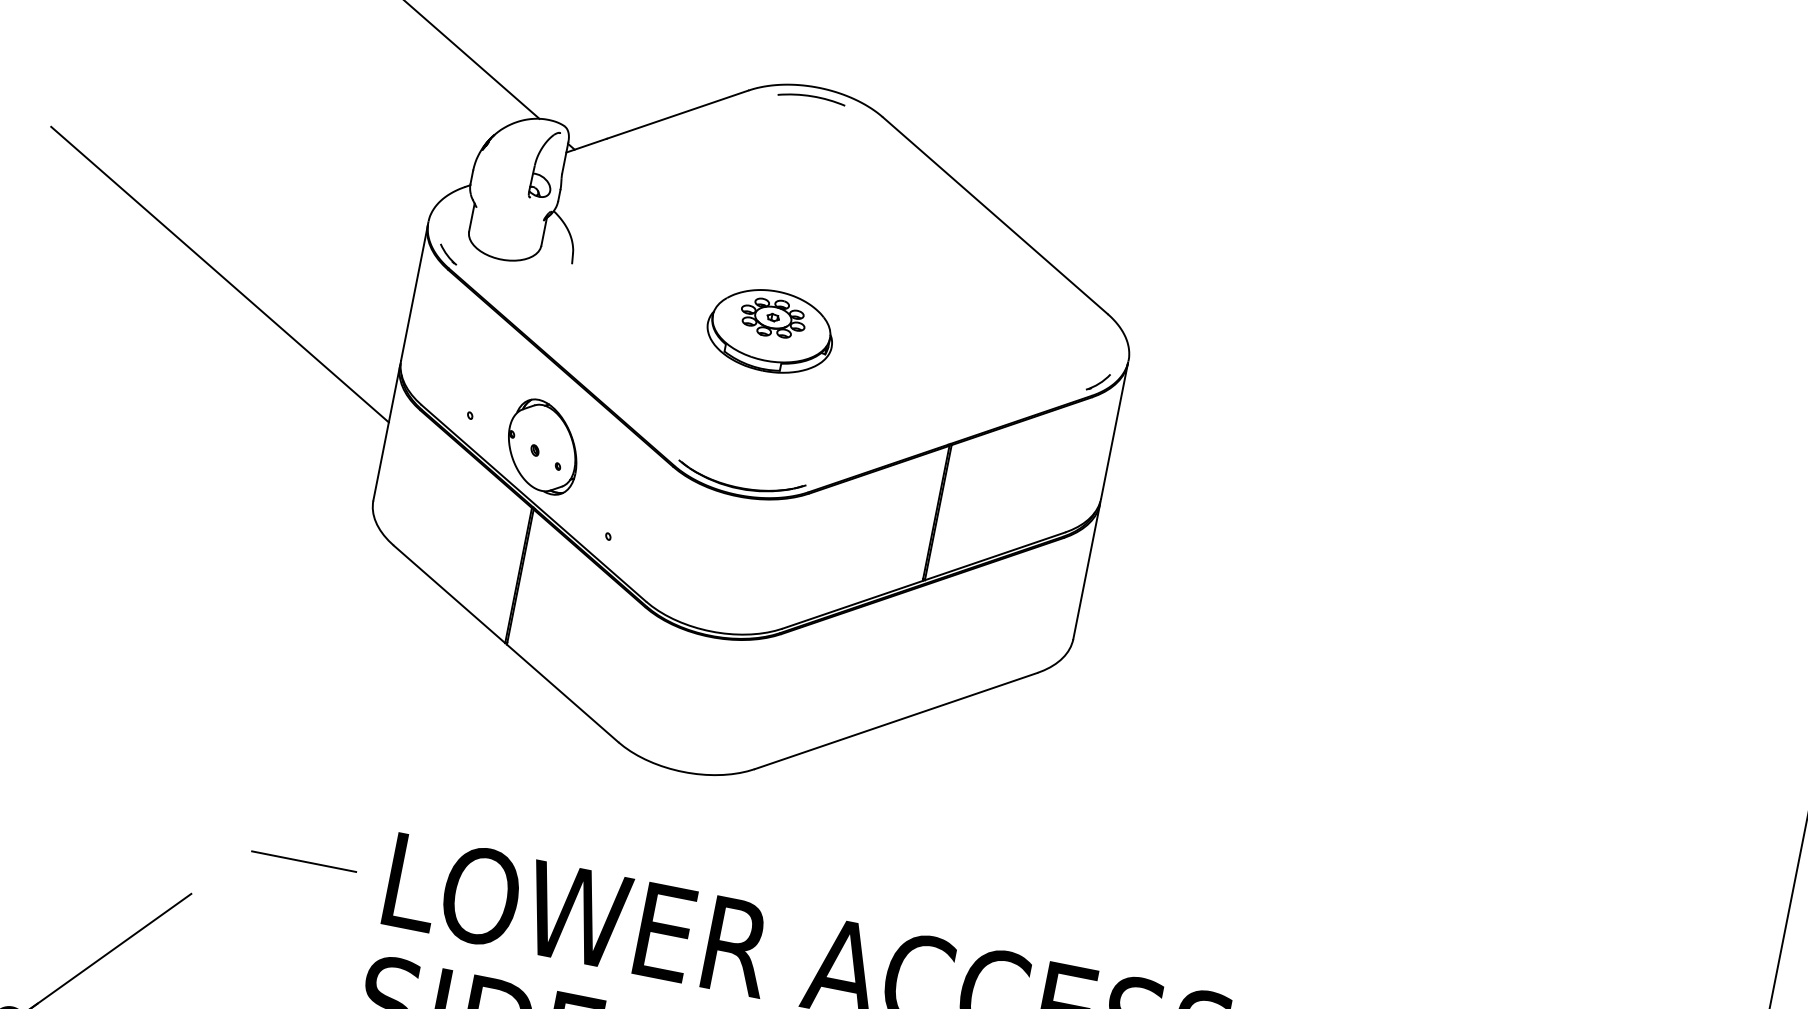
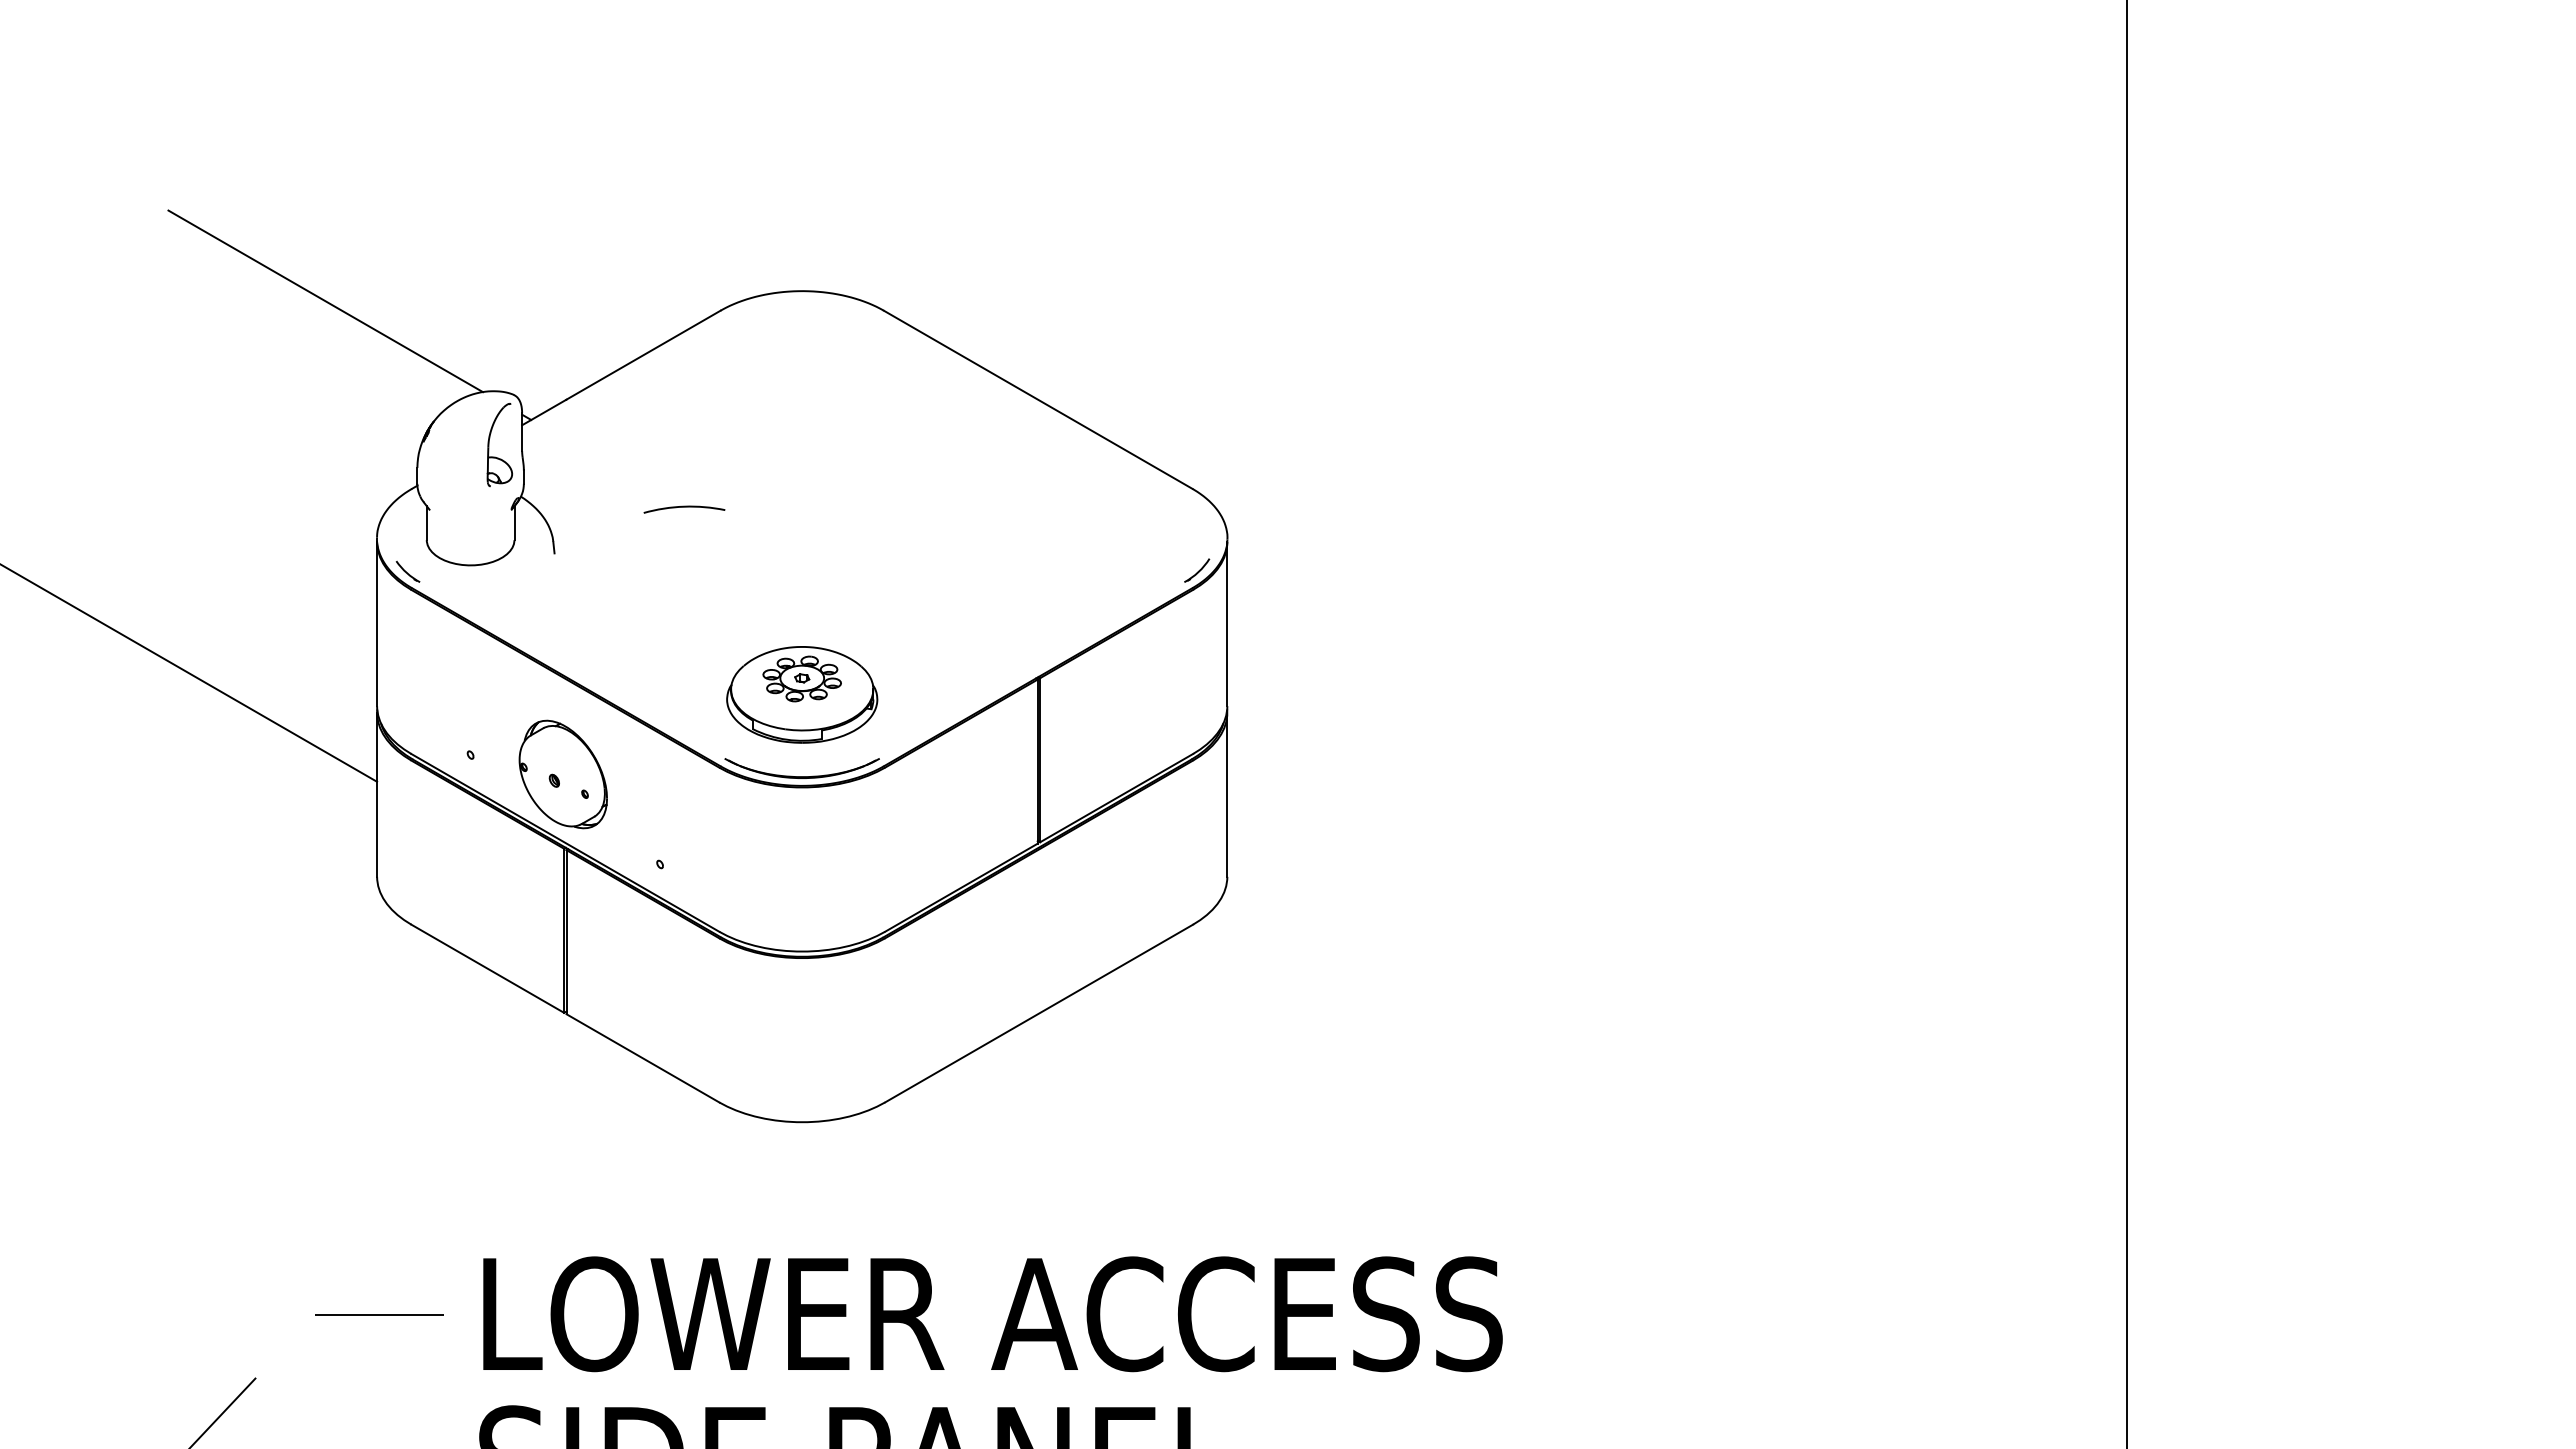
arc: (812, 97) -> (684, 507), moved
part: (770, 330) -> (802, 694), moved

